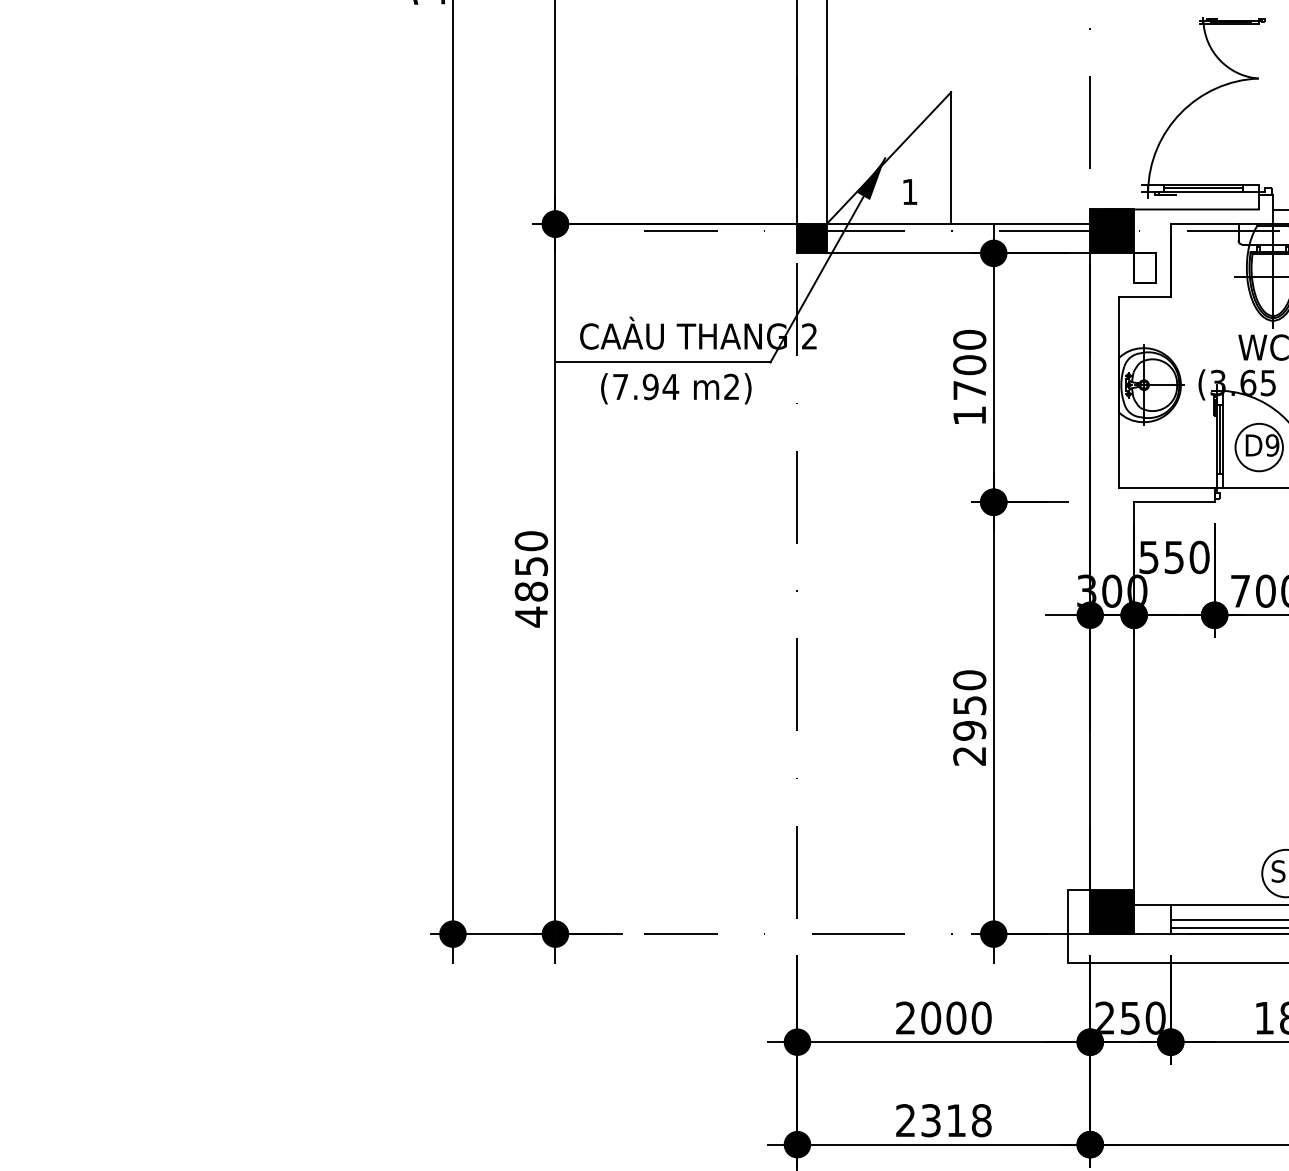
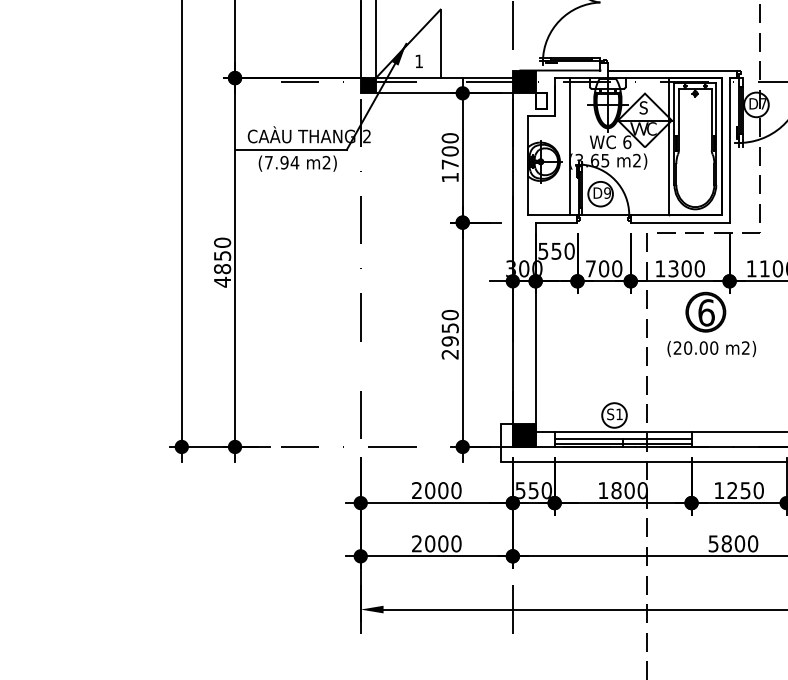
line: (1199, 355) -> (569, 146), added
text: (1104, 1017) -> (520, 490), 250 -> 550
text: (956, 1119) -> (443, 543), 2318 -> 2000

